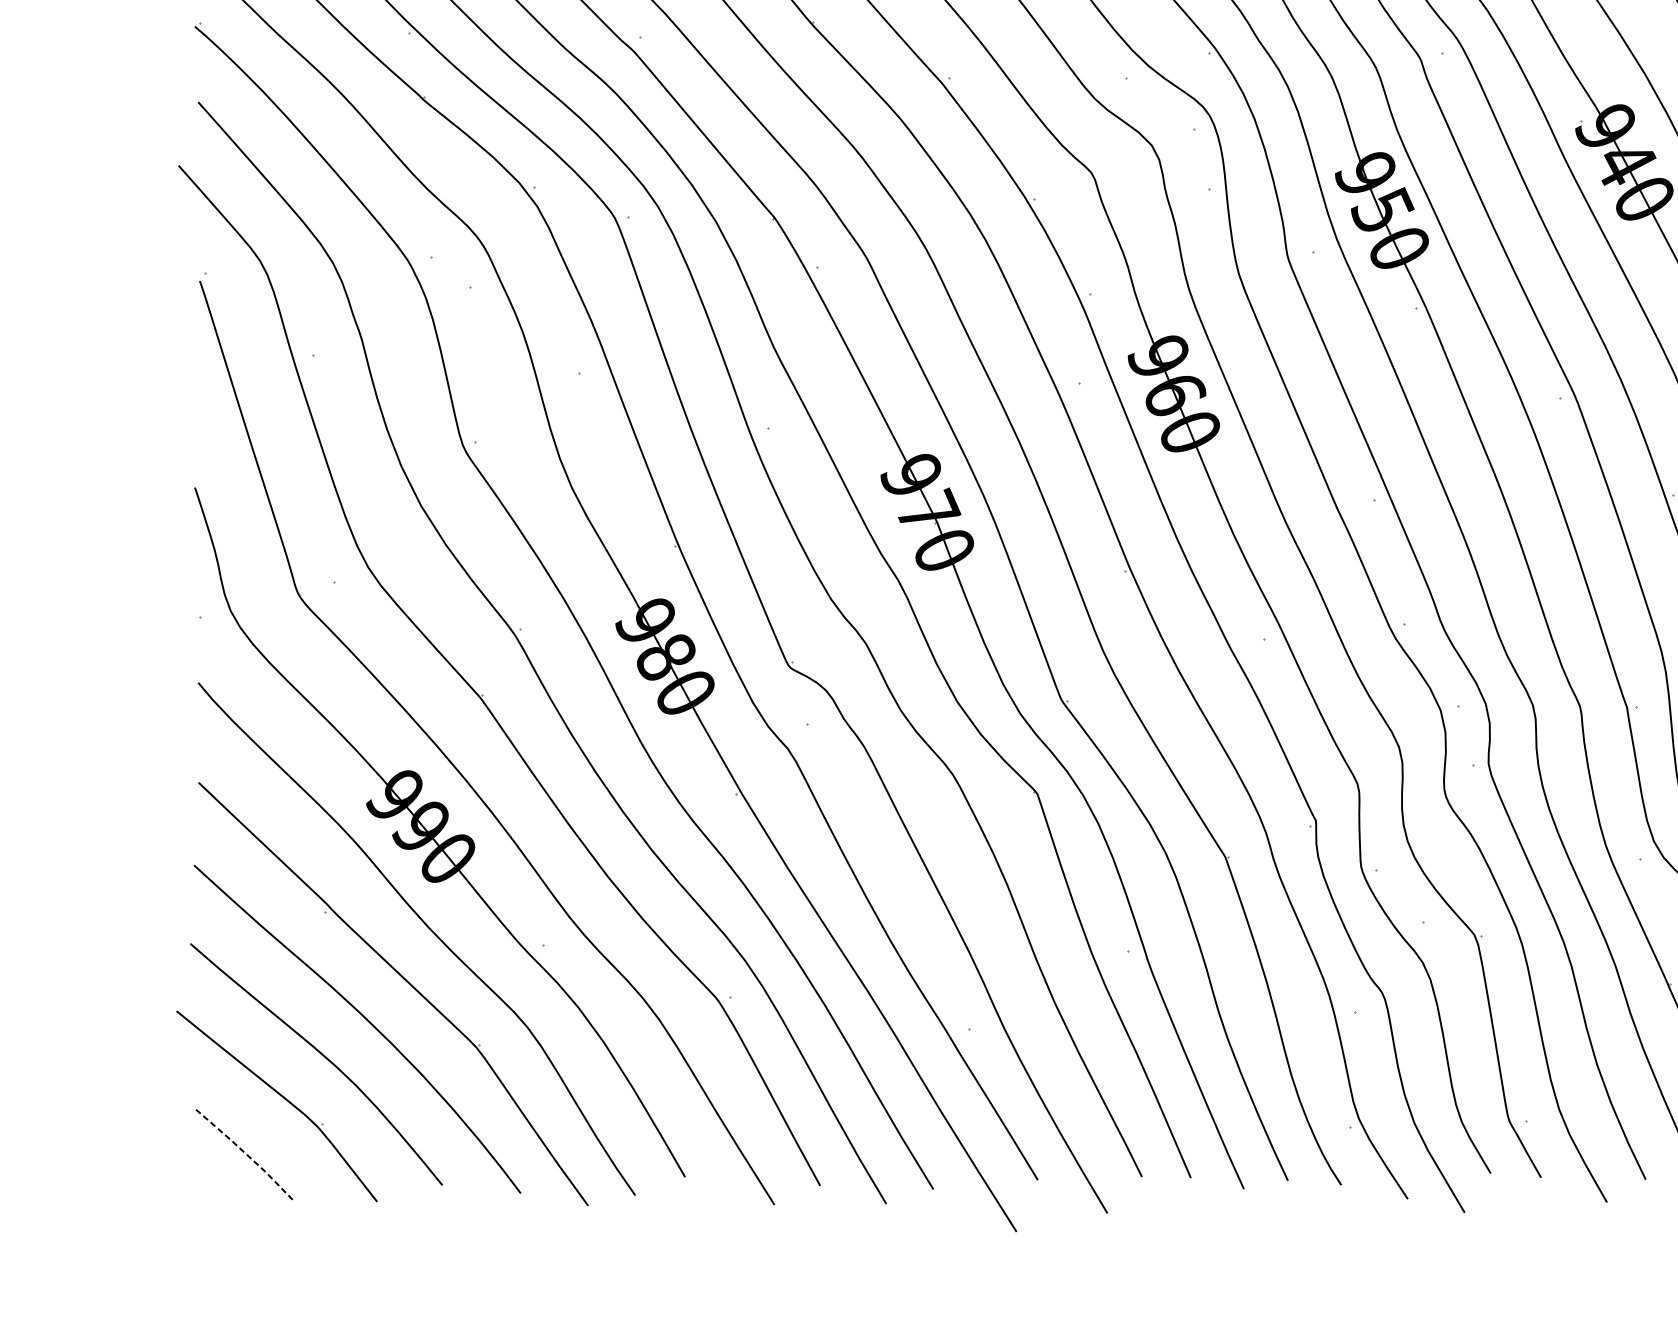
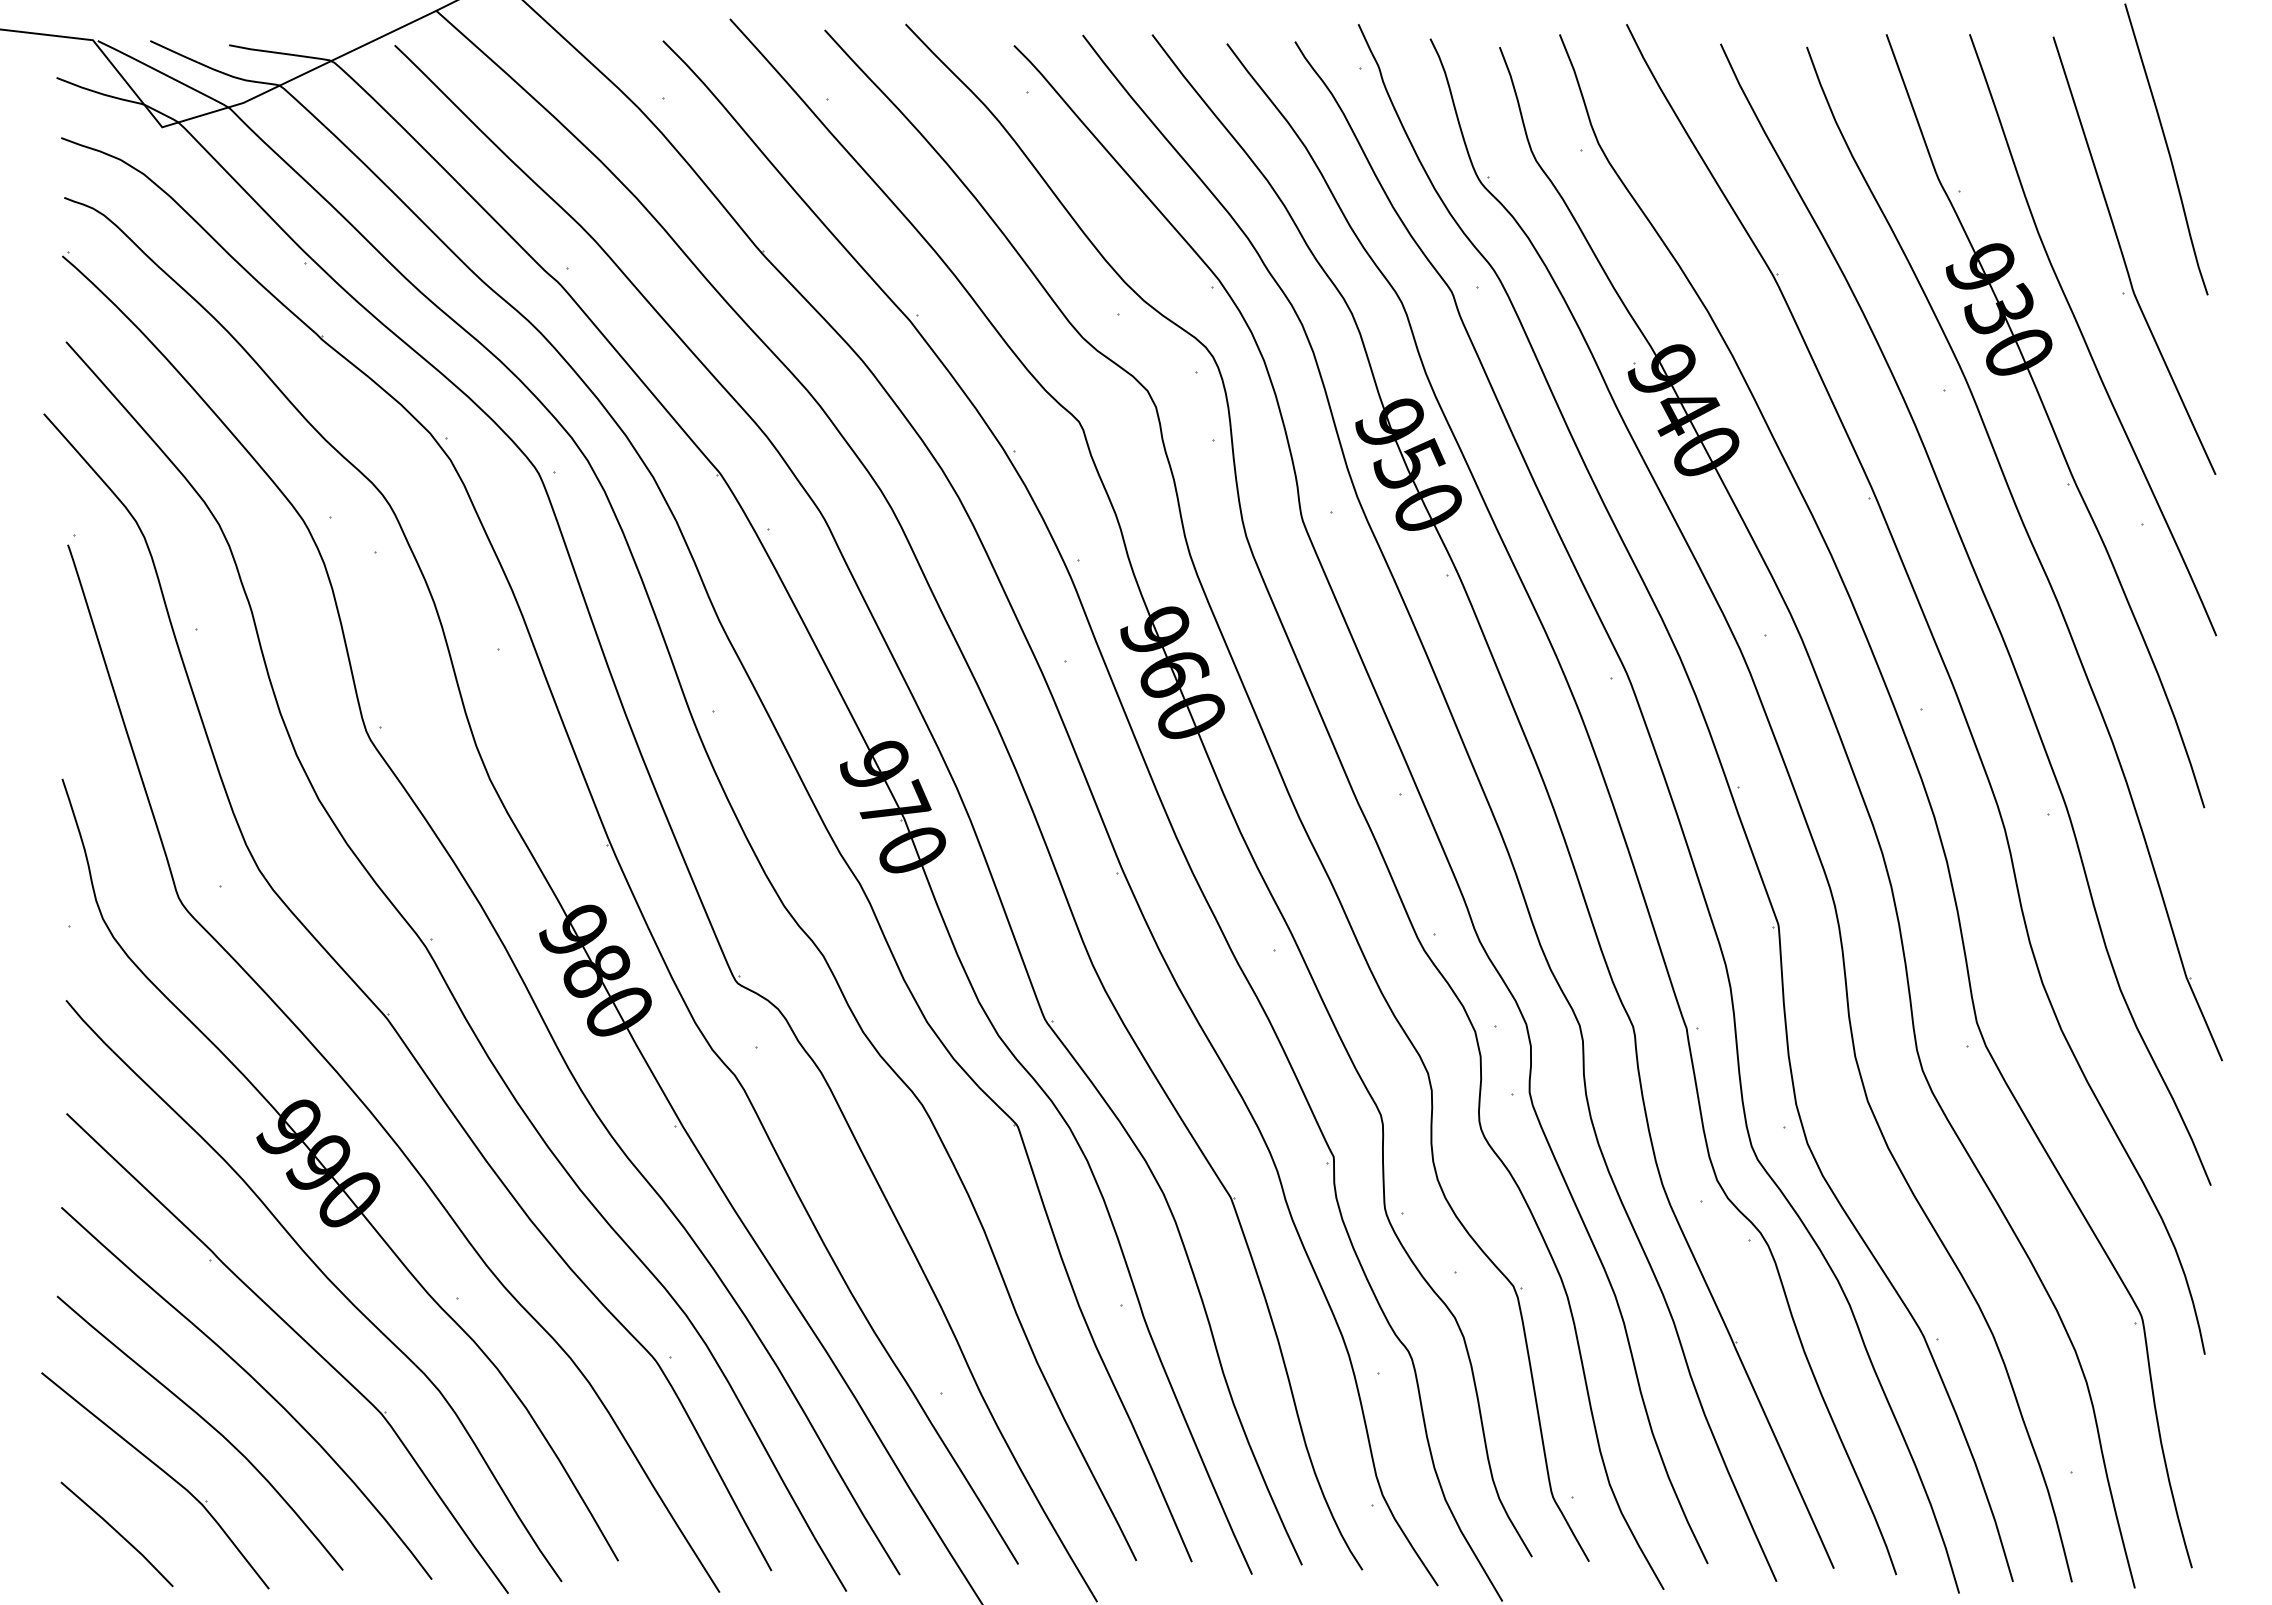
line: (244, 1151) -> (118, 1532), dashed -> solid

